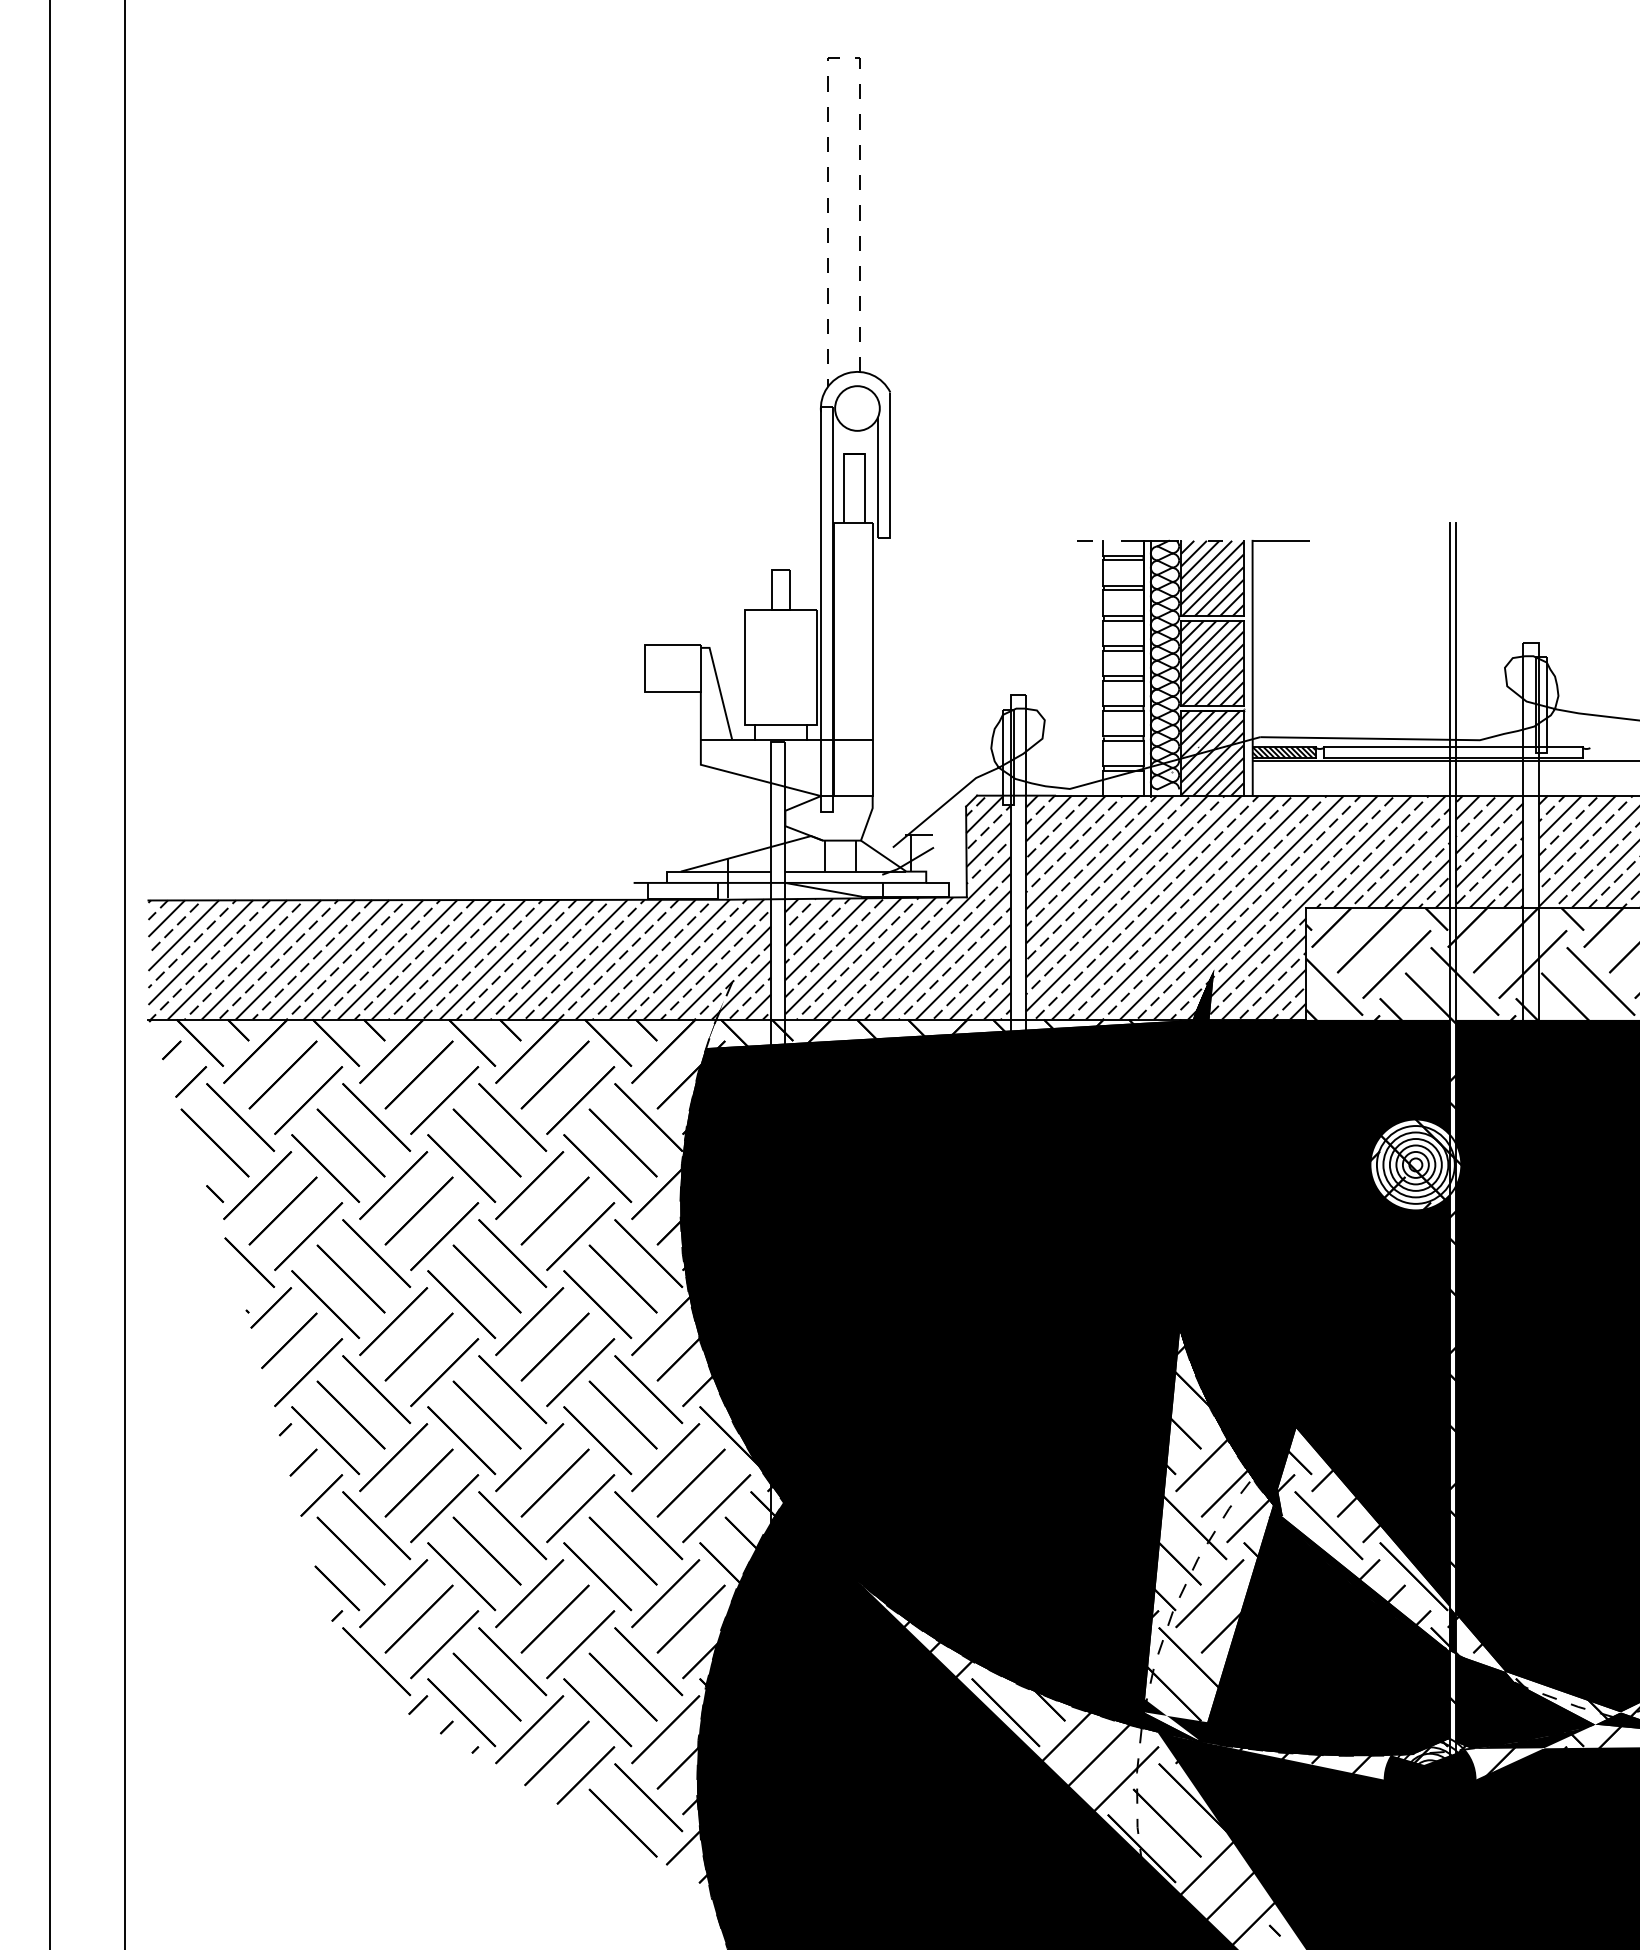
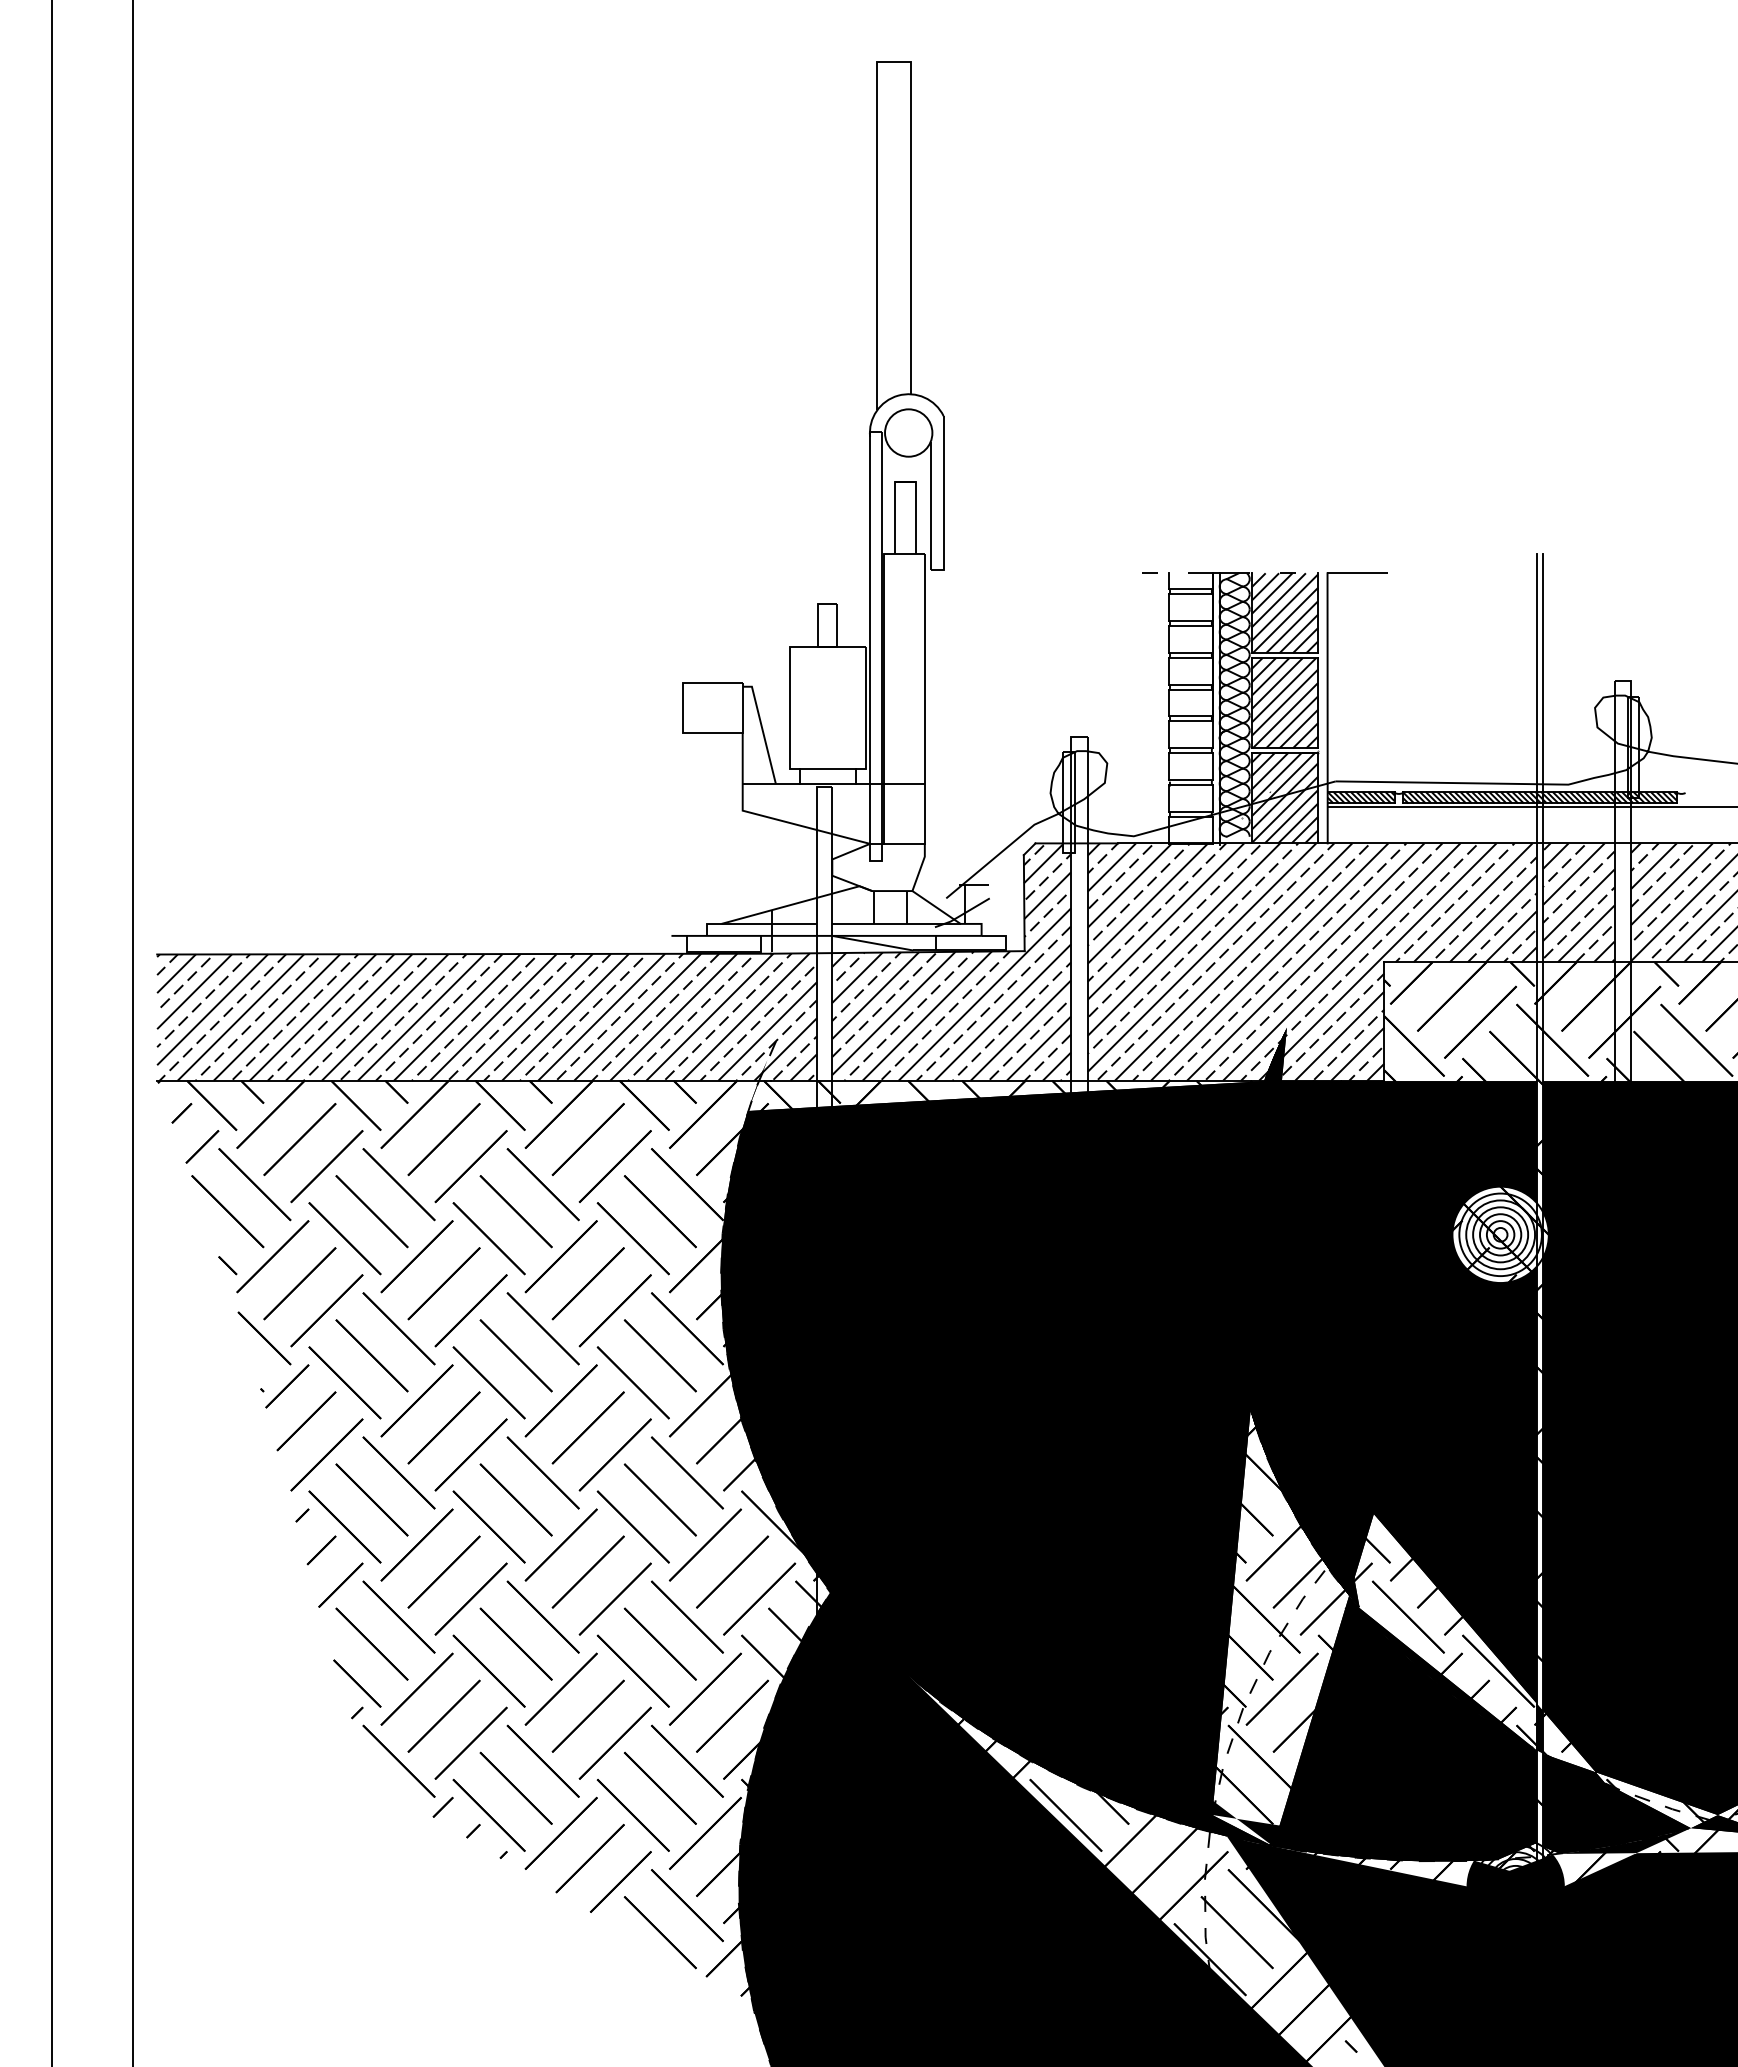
line: (836, 58) -> (886, 62), dashed -> solid
hatch: (1452, 752) -> (1539, 797), added

